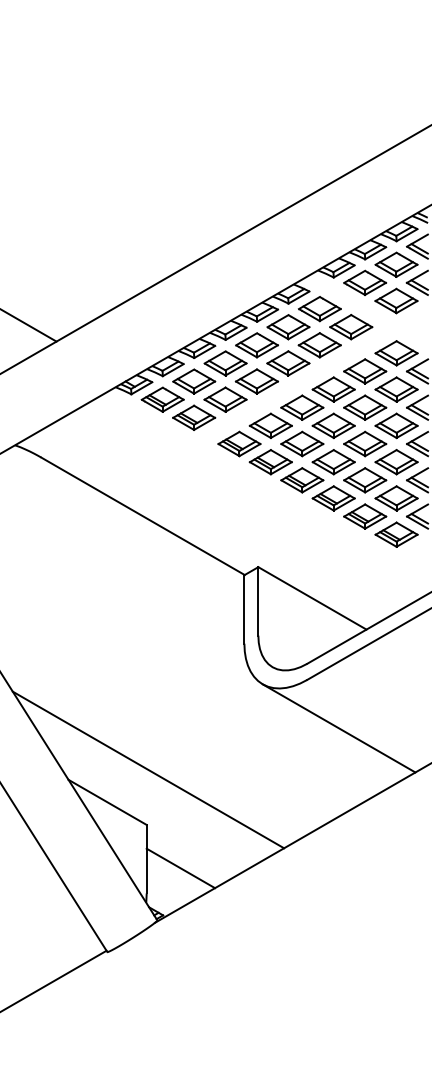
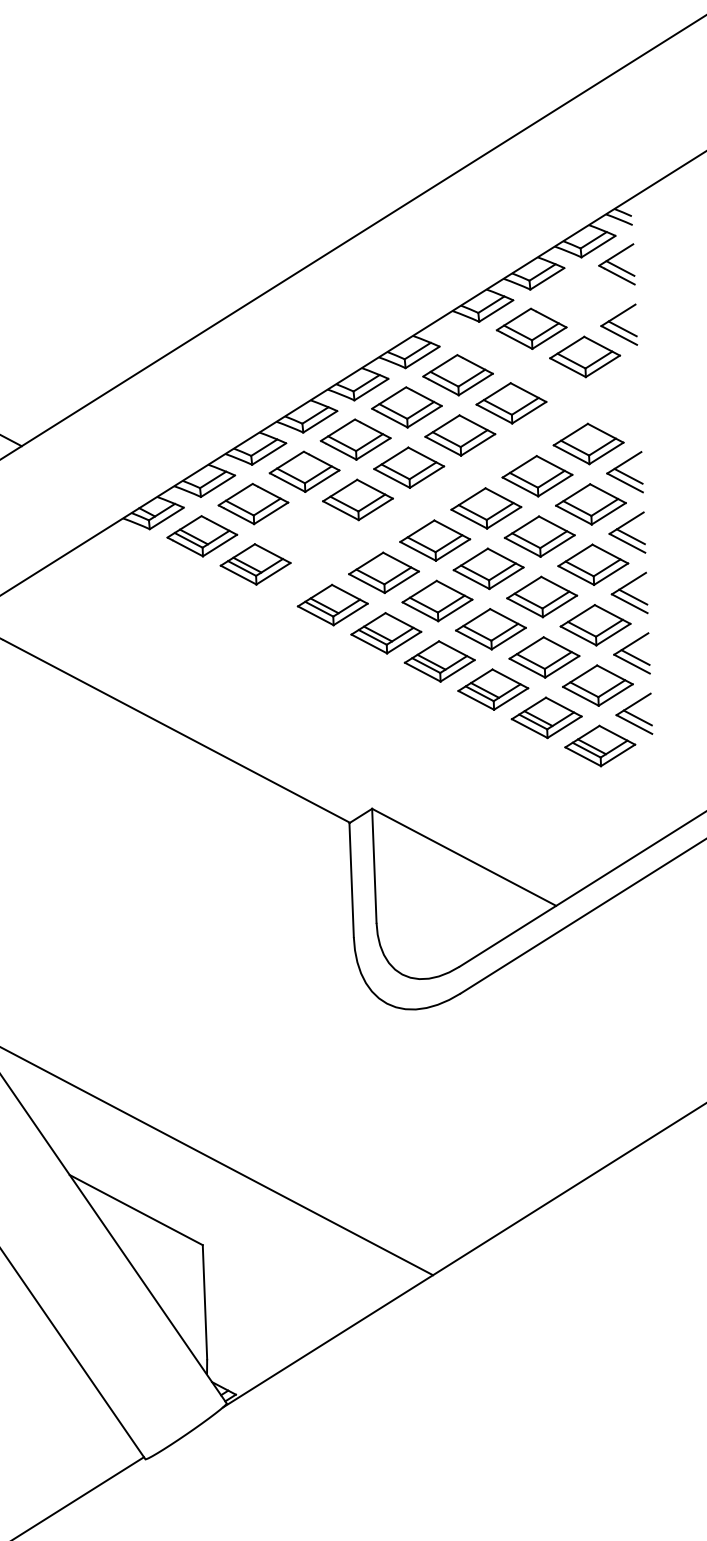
part: (396, 264) -> (582, 296), removed
part: (225, 399) -> (306, 531), removed
line: (338, 728) -> (515, 1072), removed
line: (180, 868) -> (261, 1315), removed

